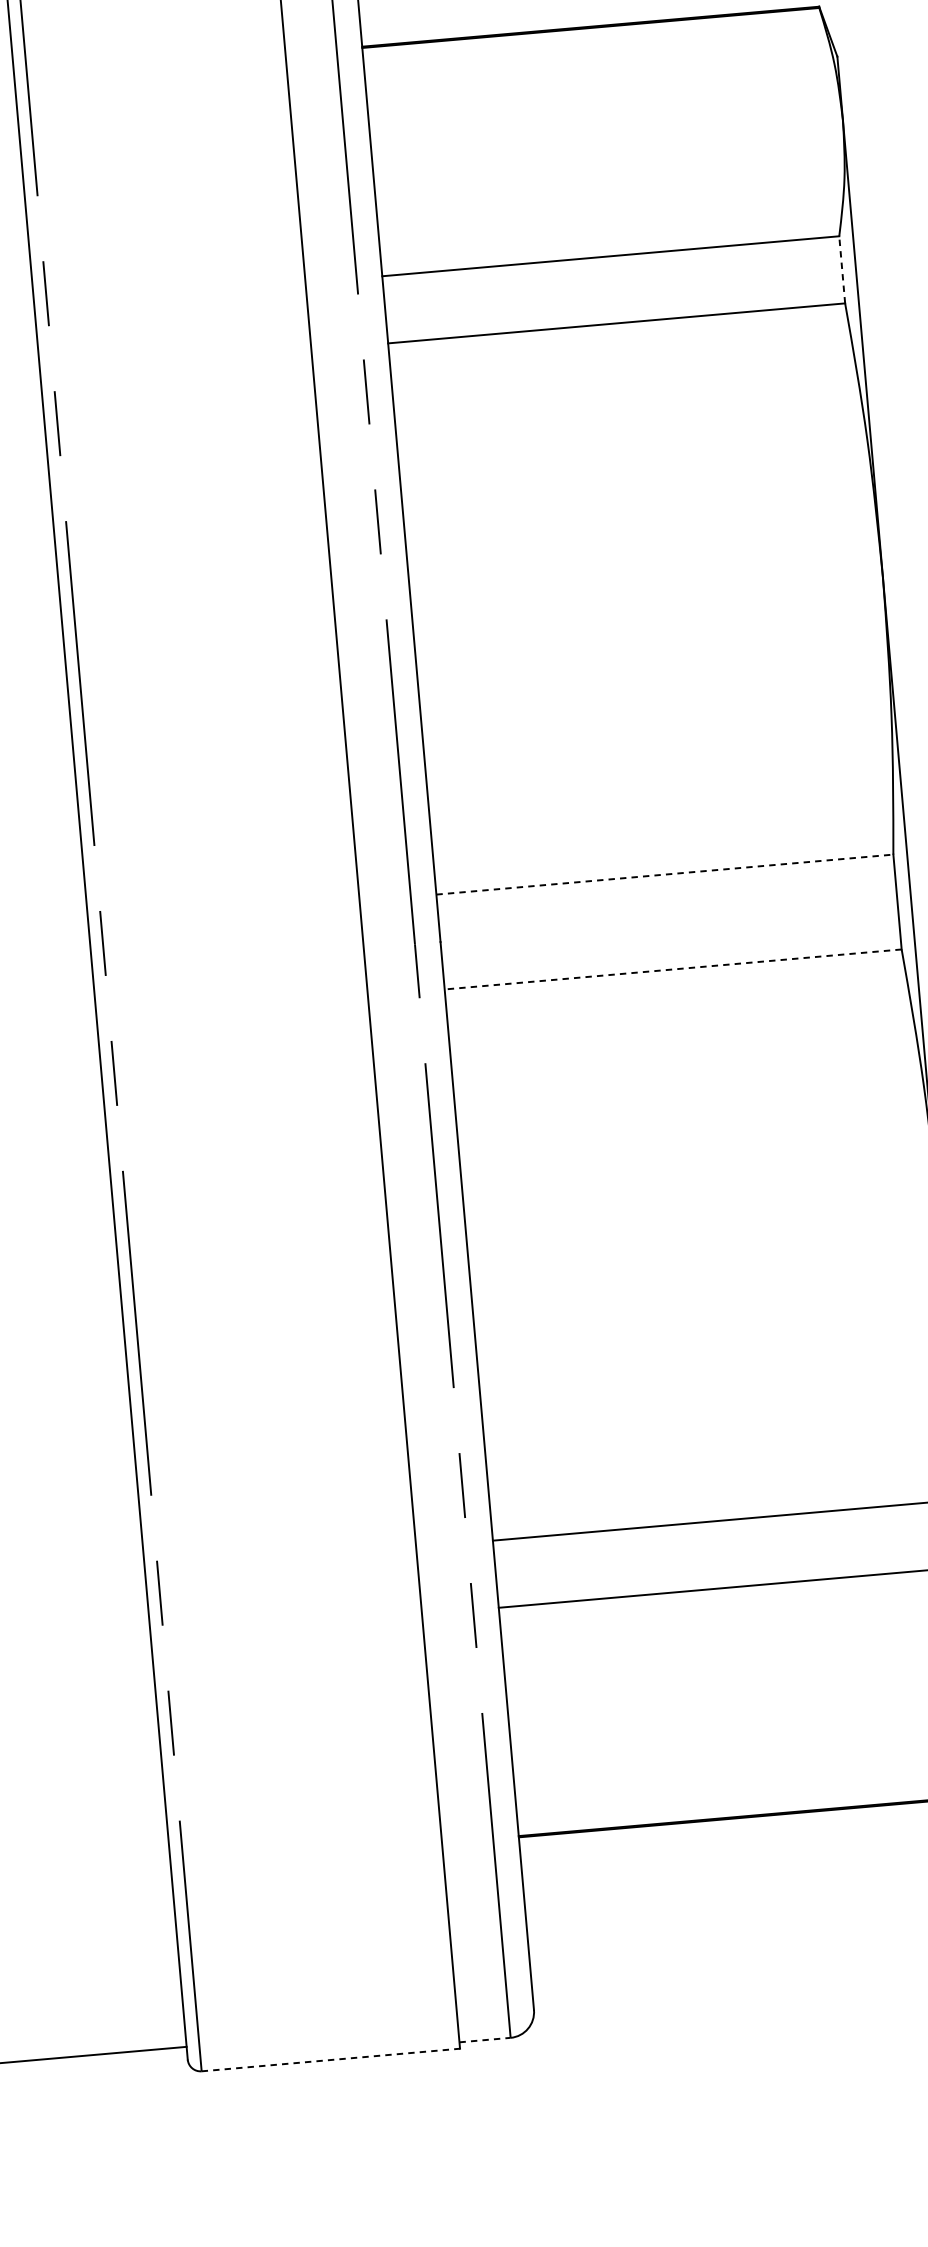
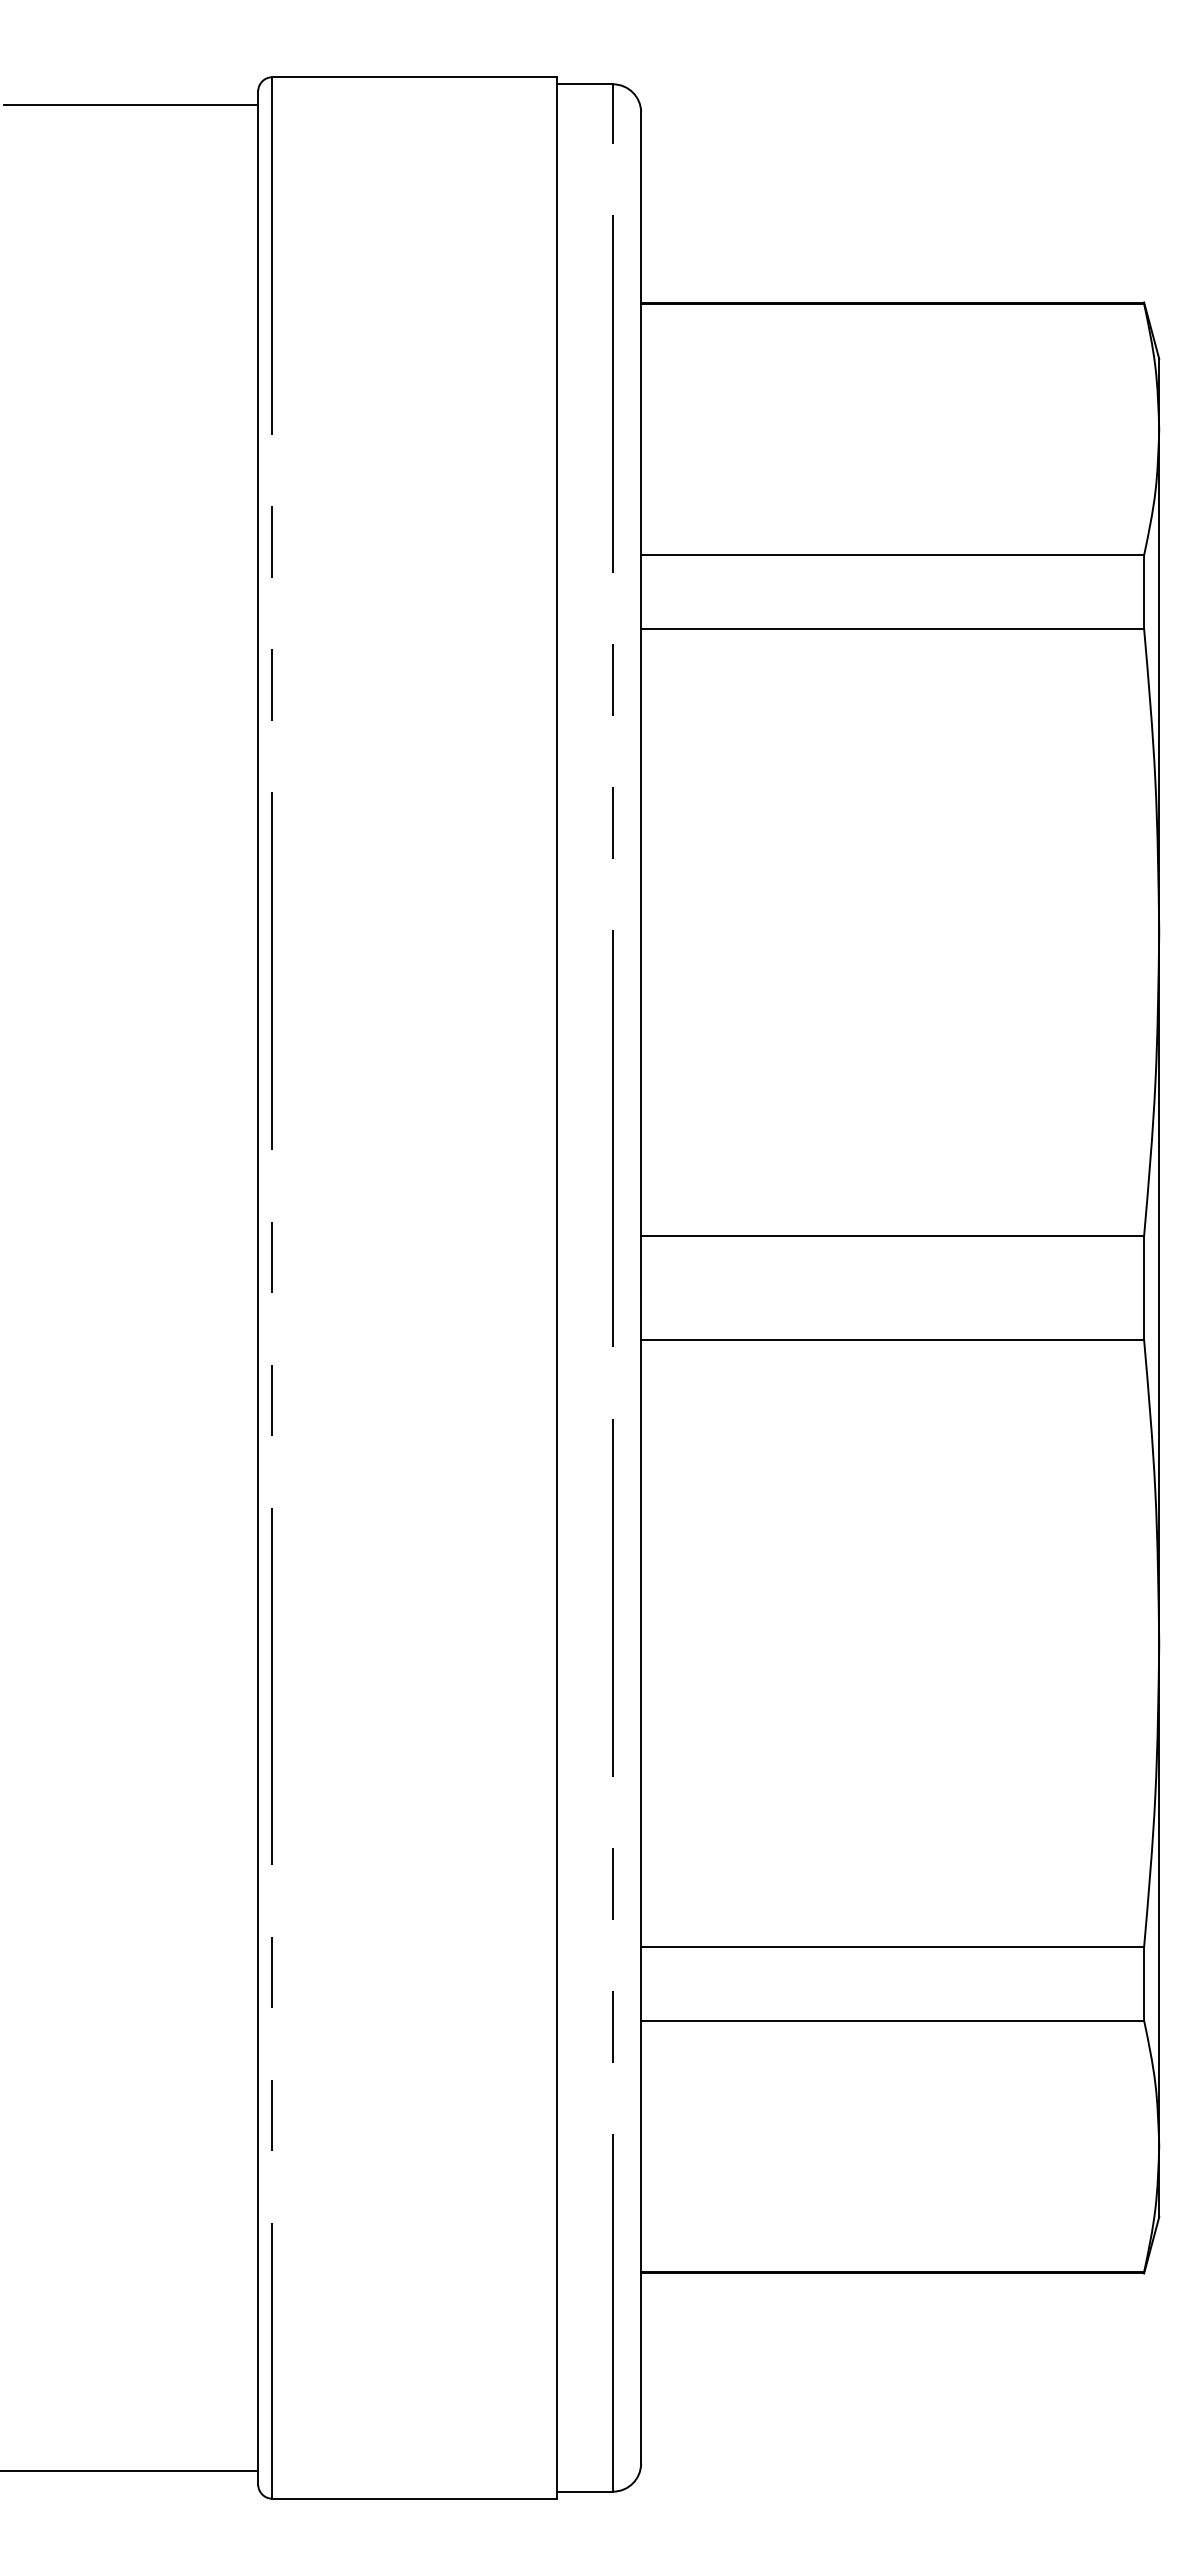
line: (842, 270) -> (1144, 592), dashed -> solid
line: (665, 874) -> (893, 1235), dashed -> solid
line: (673, 969) -> (892, 1340), dashed -> solid
line: (485, 2039) -> (585, 2491), dashed -> solid
line: (330, 2059) -> (414, 2498), dashed -> solid

